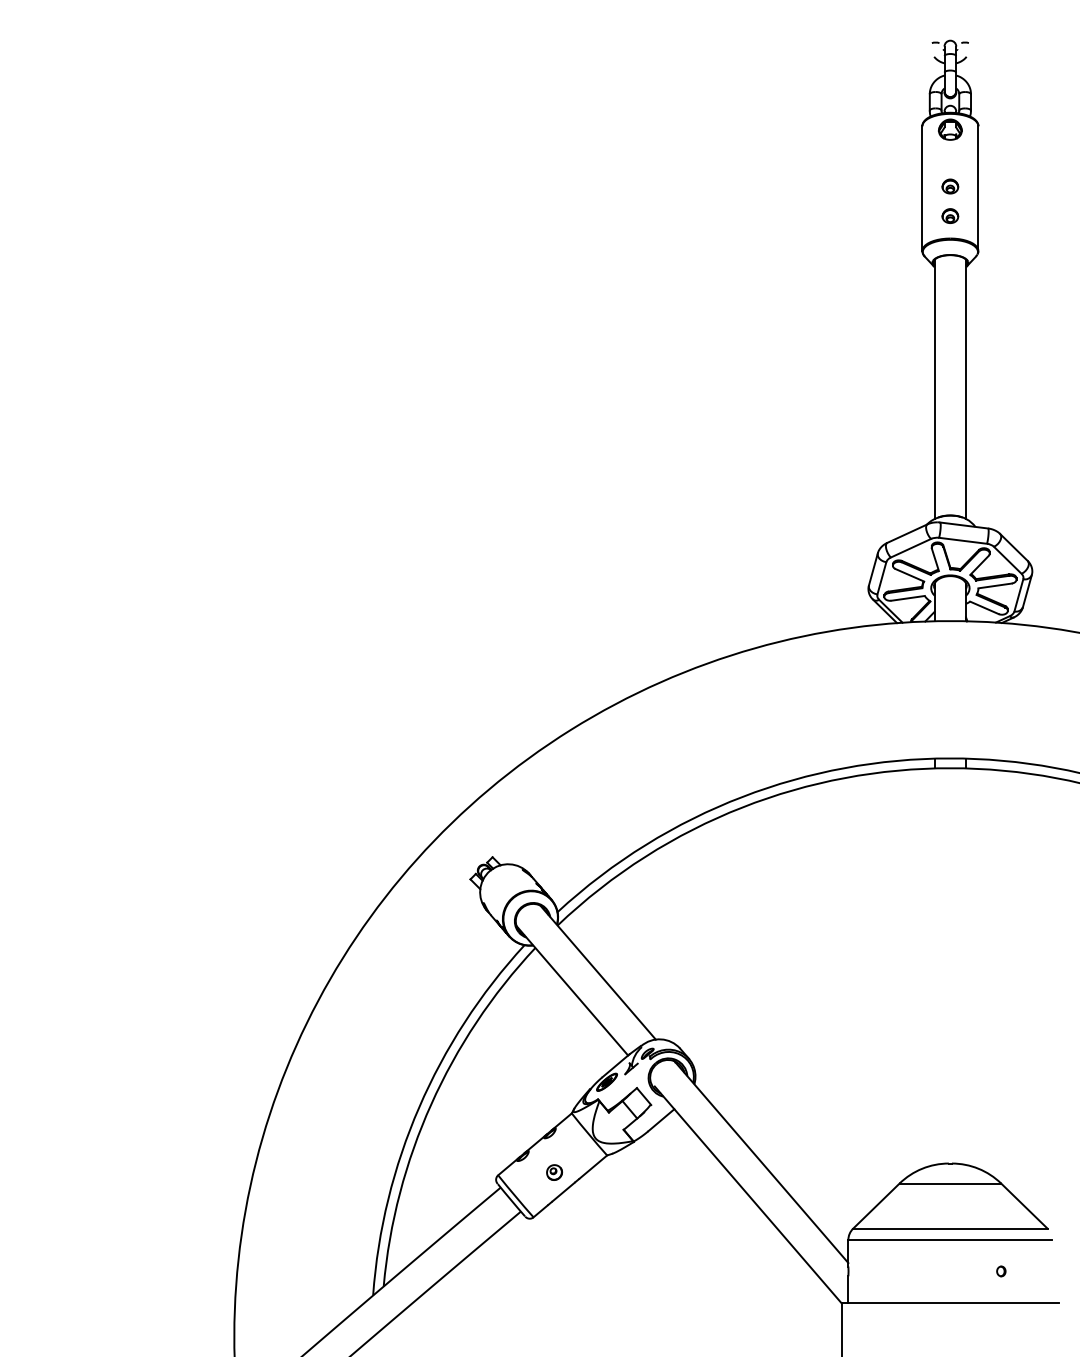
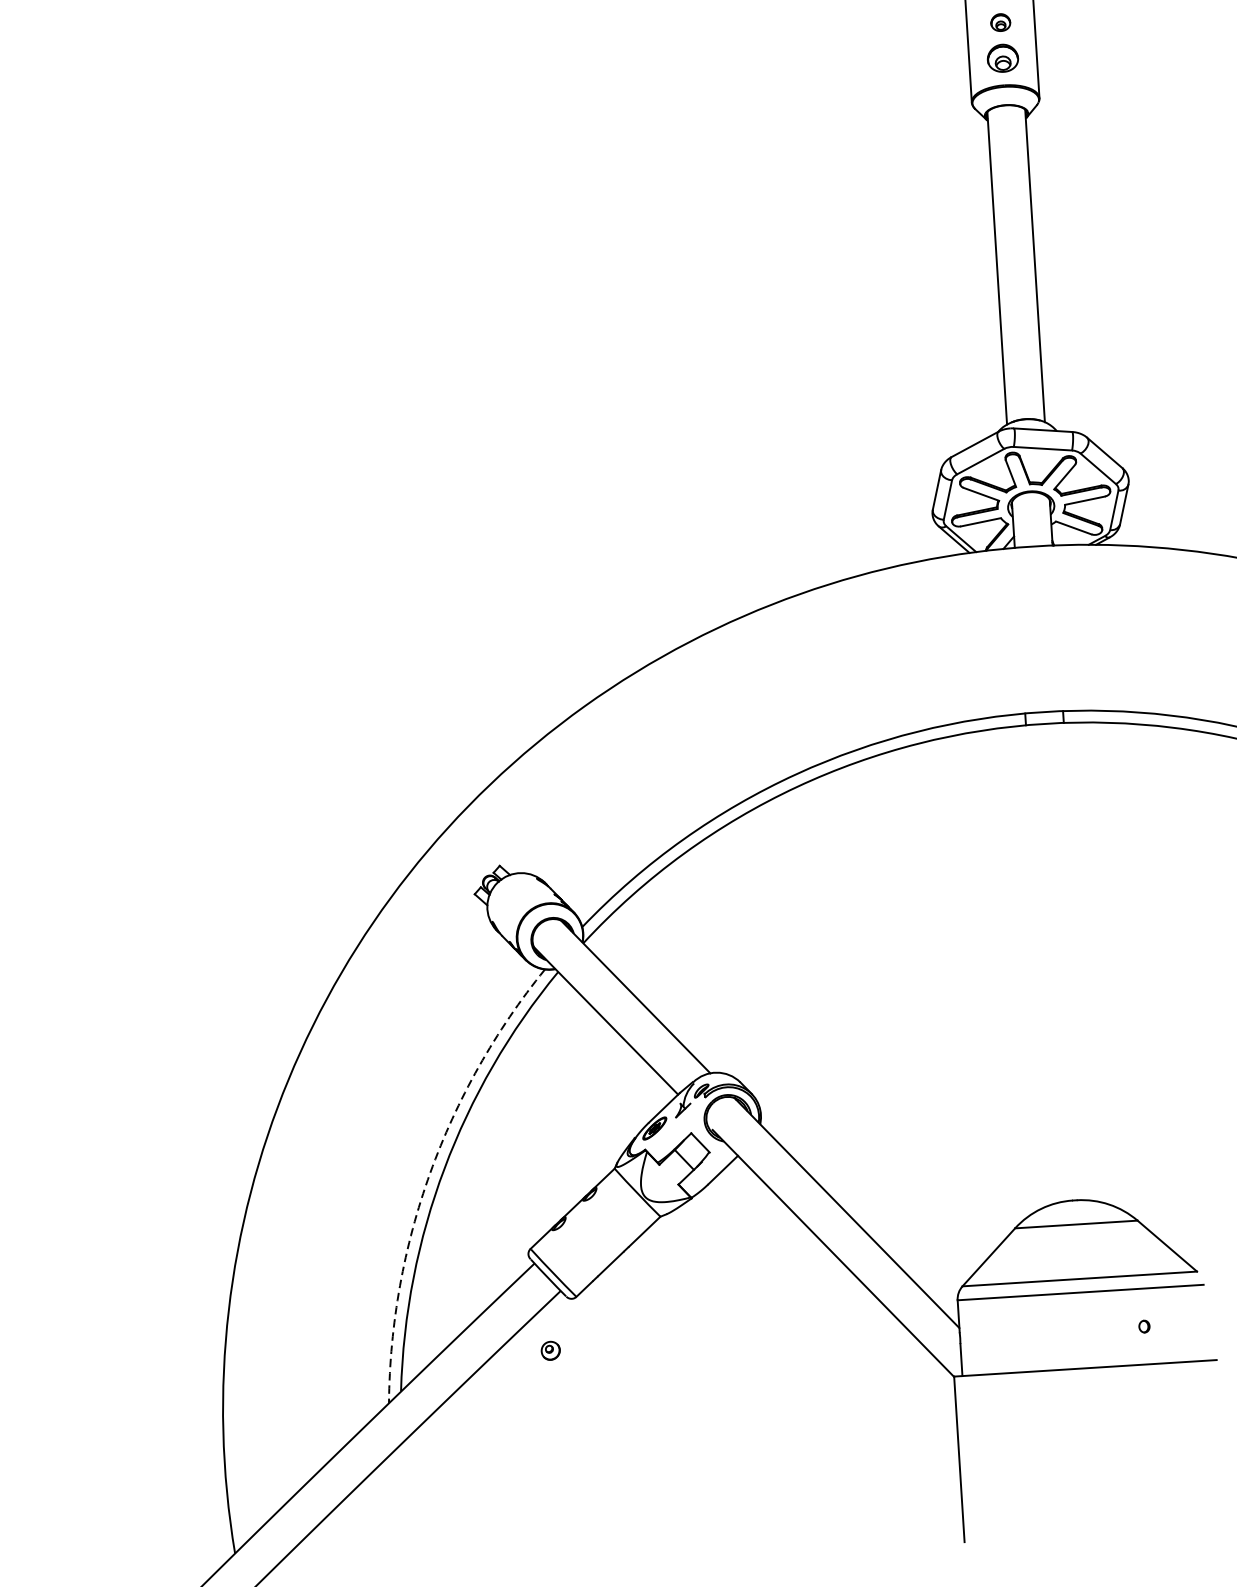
part: (950, 215) -> (1003, 57), size x1.6
arc: (419, 1107) -> (430, 1173), solid -> dashed
part: (554, 1172) -> (550, 1350), moved

